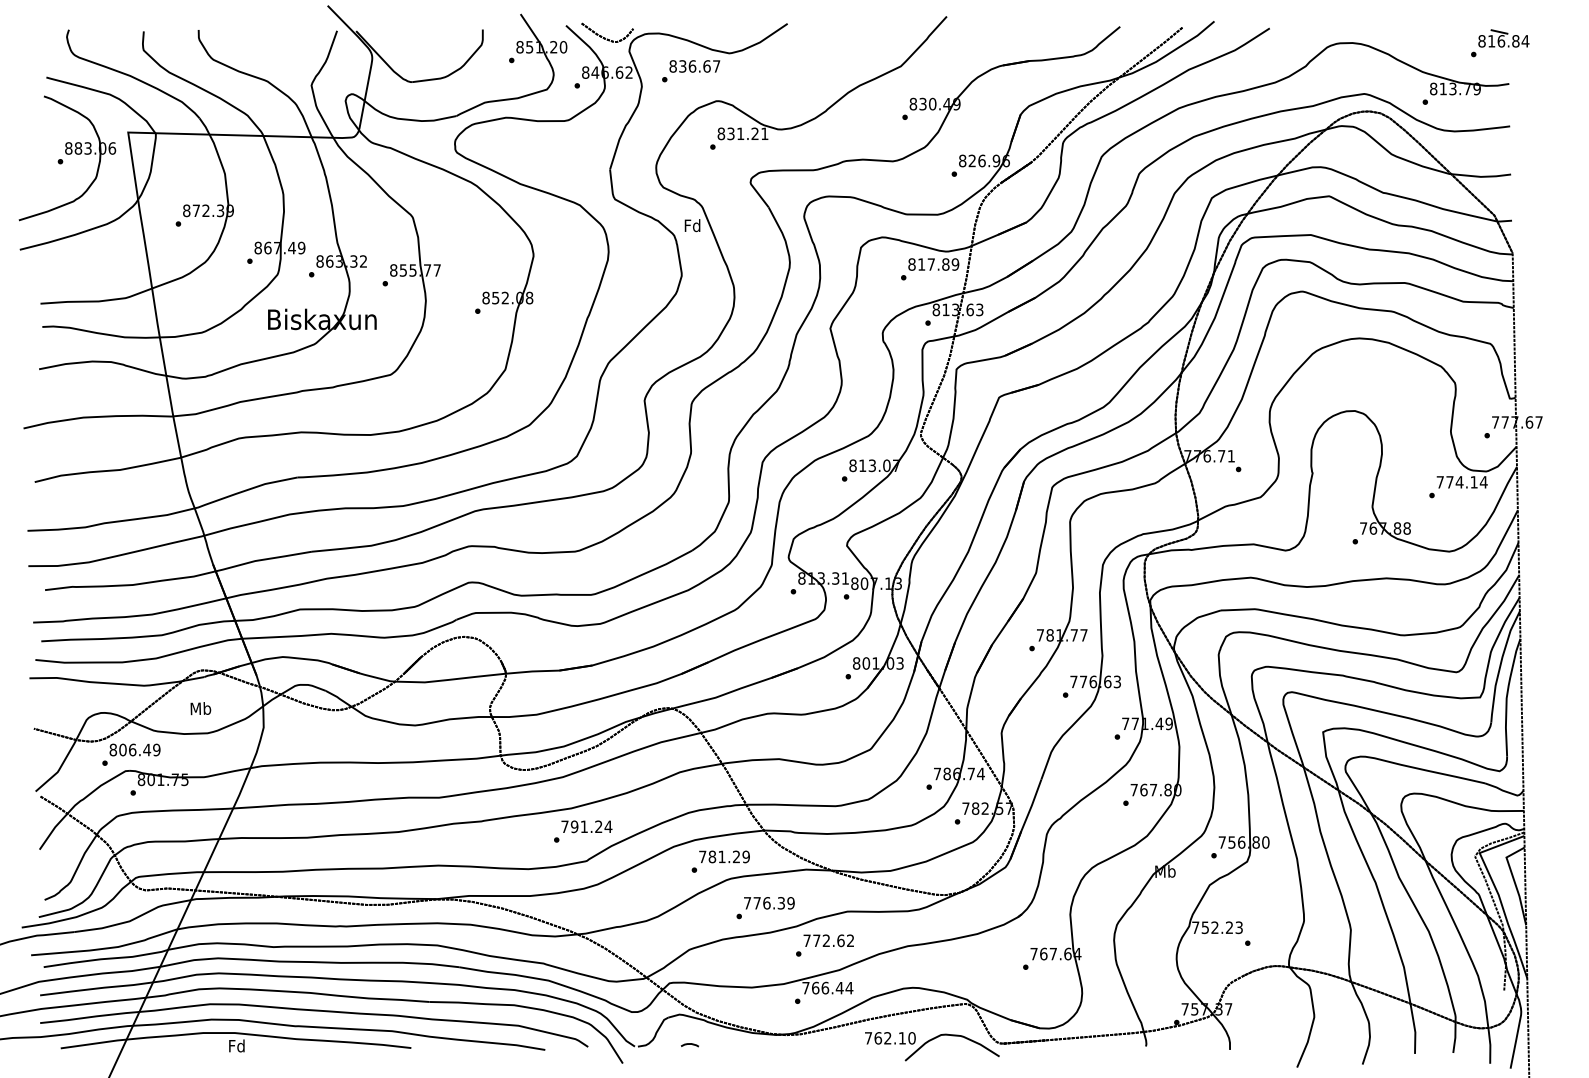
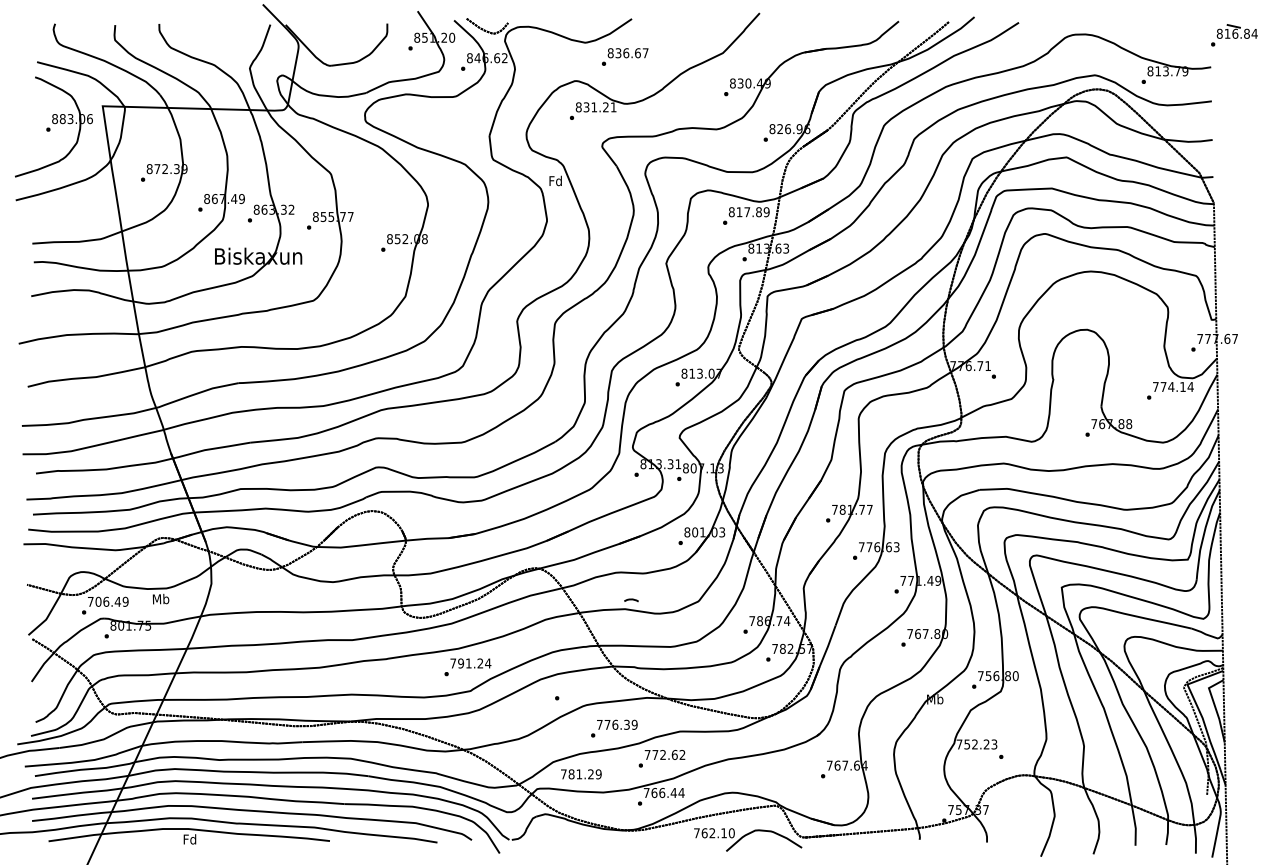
part: (1500, 43) -> (1234, 35), moved
text: (691, 71) -> (625, 57), moved
text: (200, 708) -> (160, 599), moved
text: (113, 749) -> (90, 601), 806.49 -> 706.49
text: (724, 856) -> (581, 774), moved
curve: (689, 1044) -> (631, 599), moved

